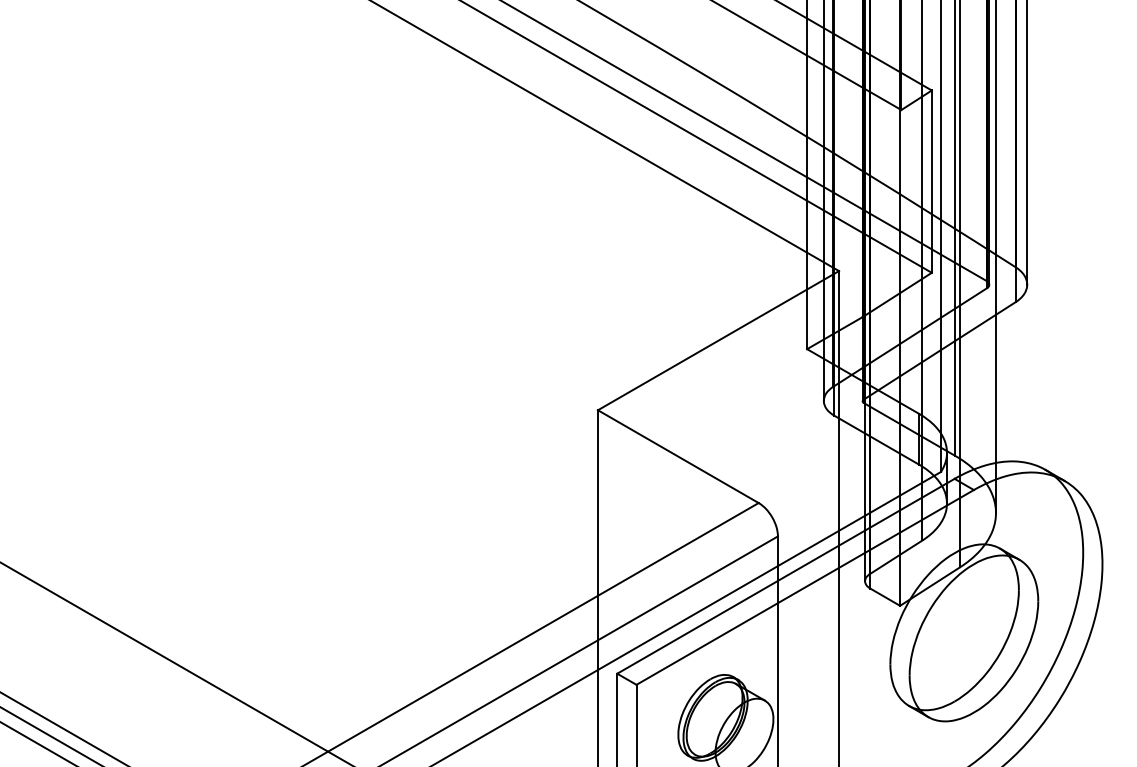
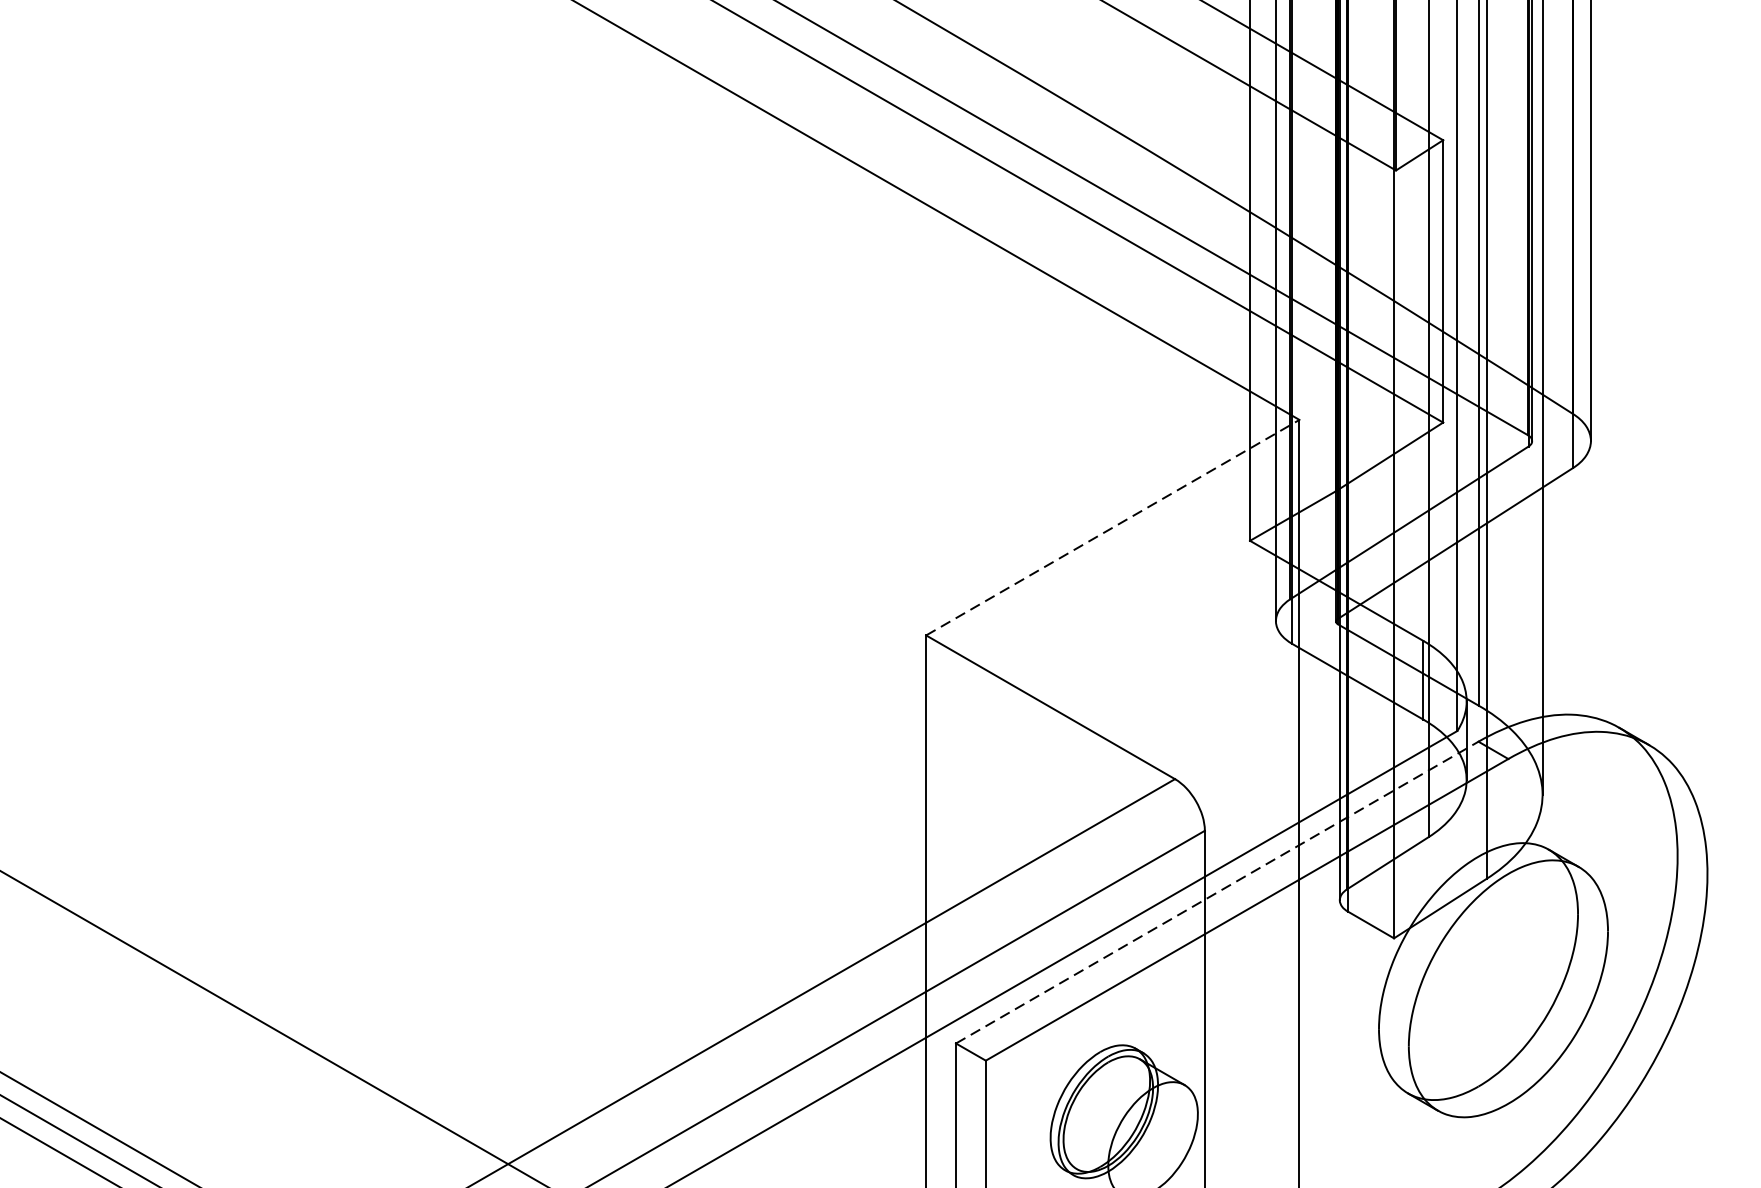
line: (718, 340) -> (1112, 527), solid -> dashed
line: (785, 576) -> (1216, 892), solid -> dashed

